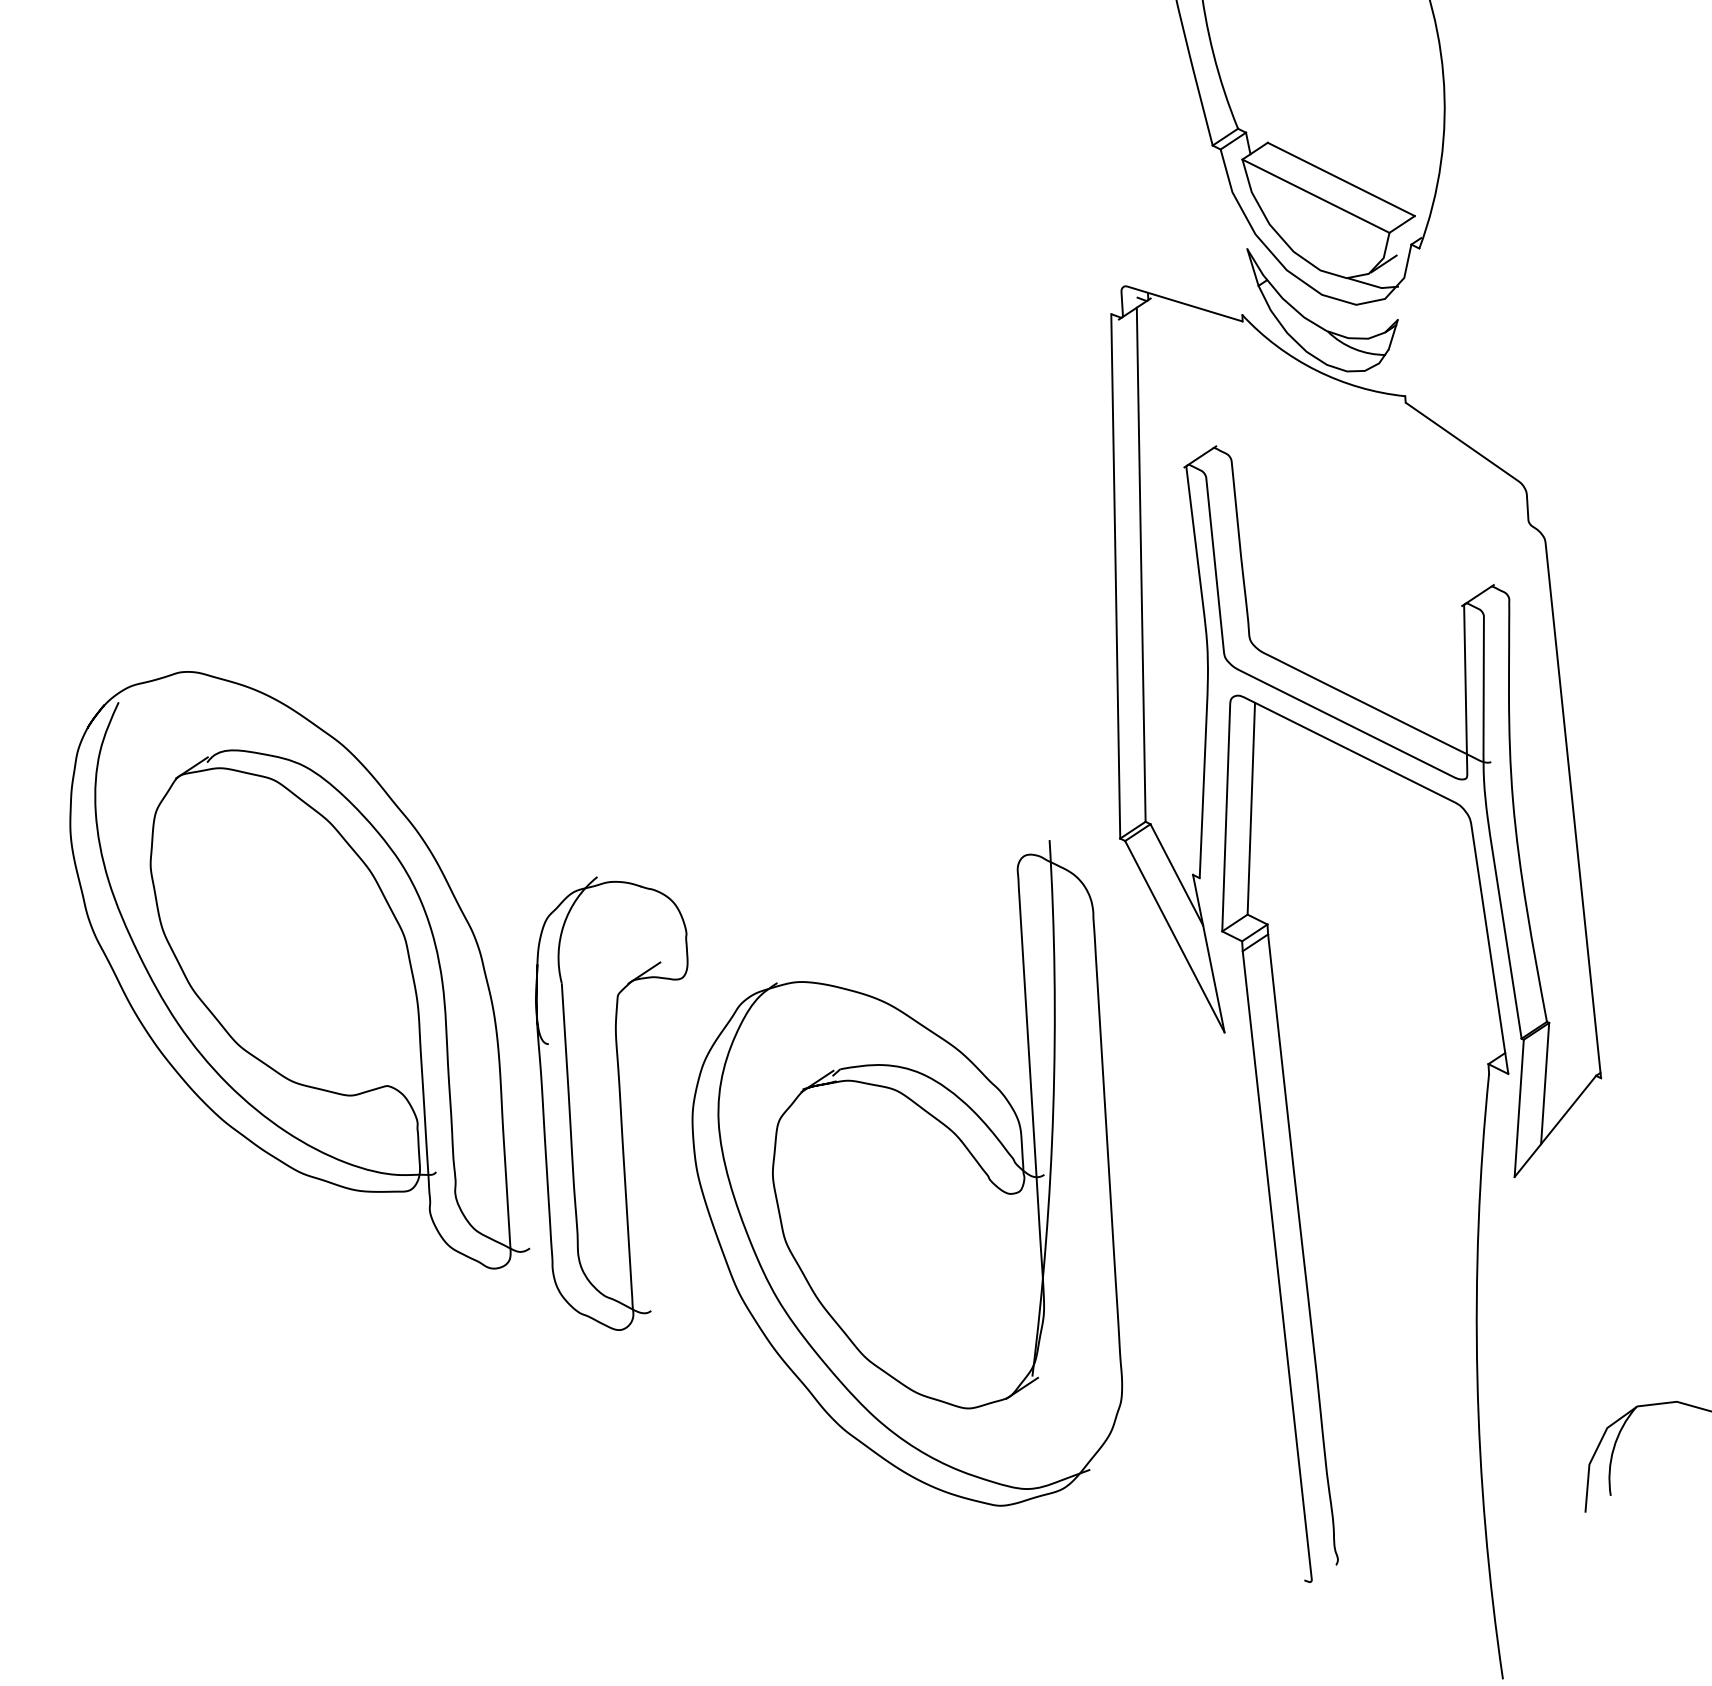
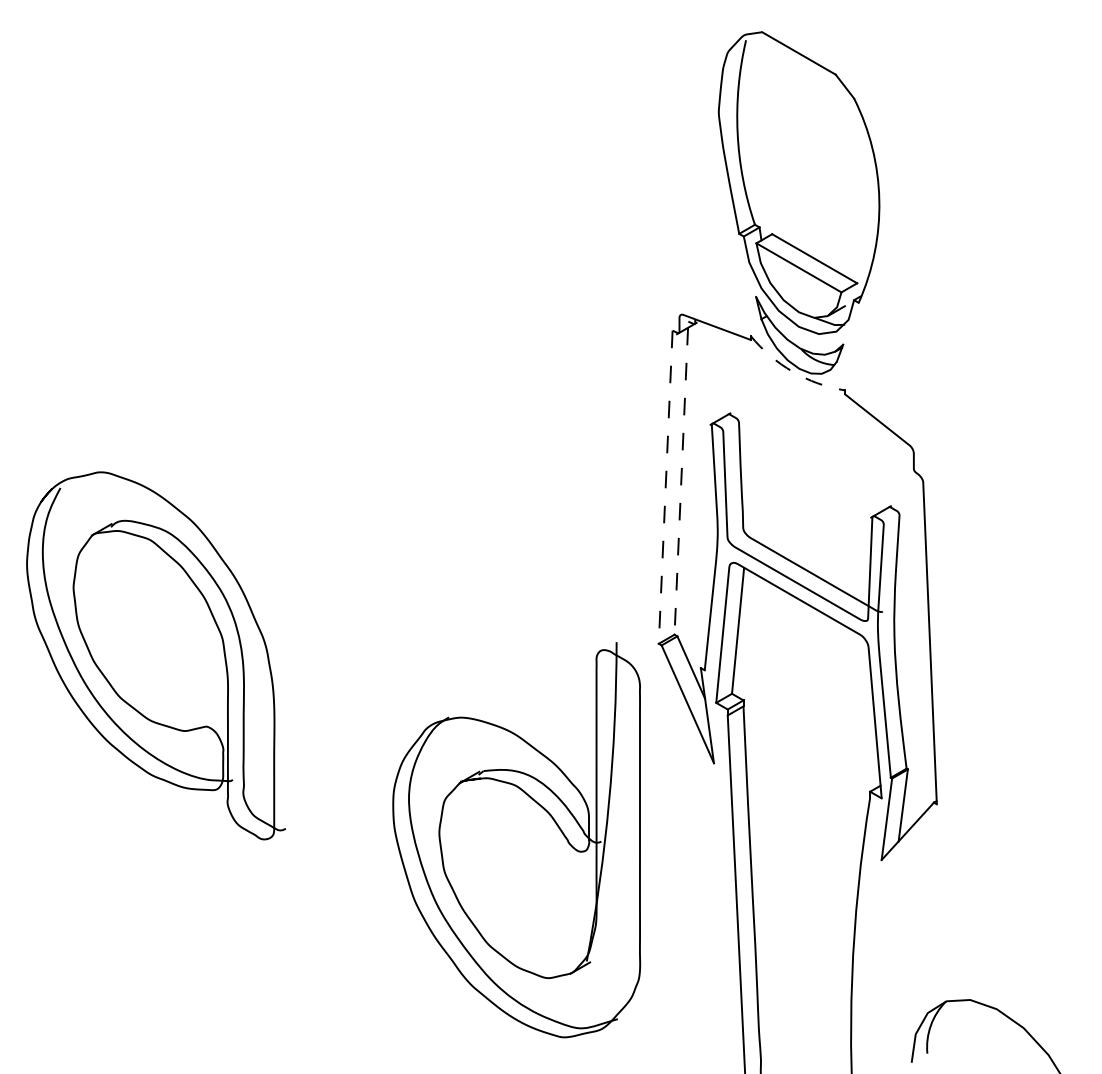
arc: (1315, 370) -> (792, 371), solid -> dashed
line: (1141, 565) -> (681, 481), solid -> dashed
line: (1115, 576) -> (665, 487), solid -> dashed
part: (296, 972) -> (156, 655), moved
part: (619, 1103) -> (350, 783), removed

